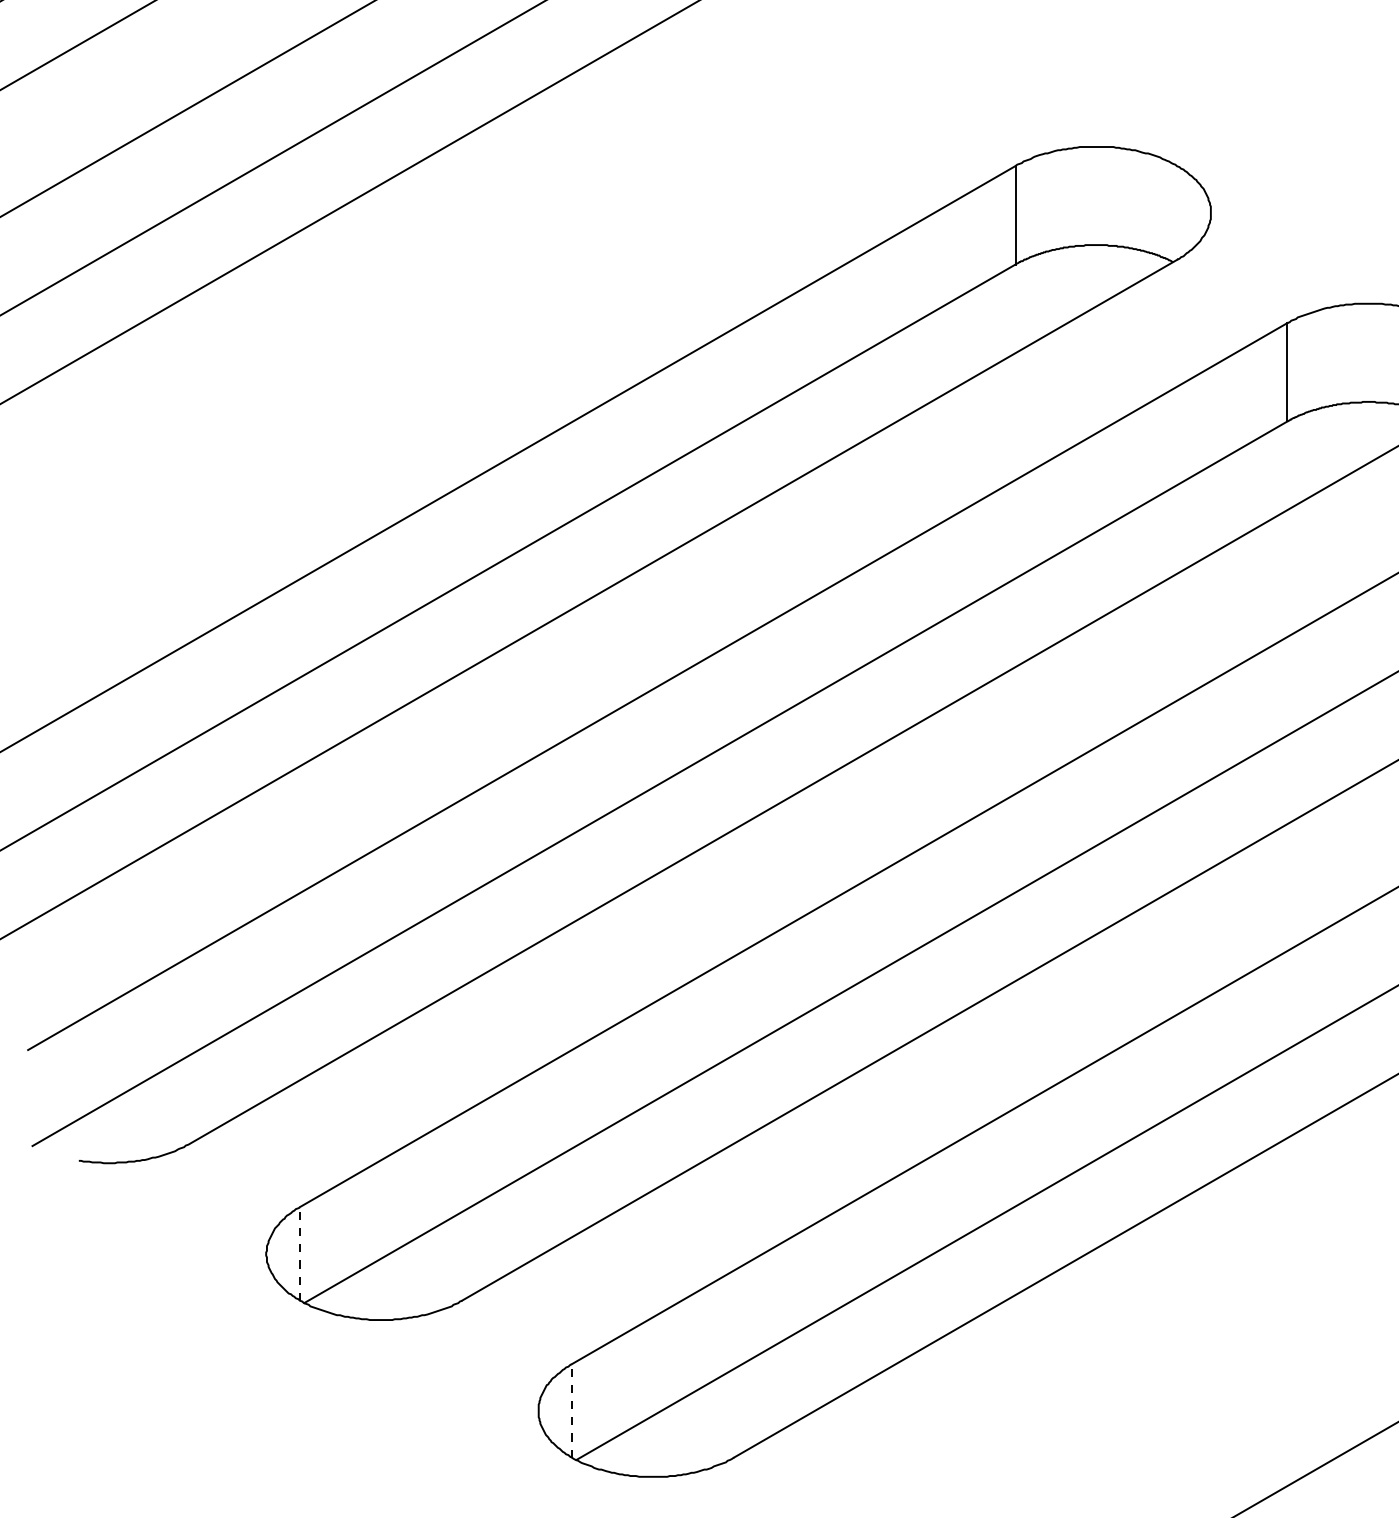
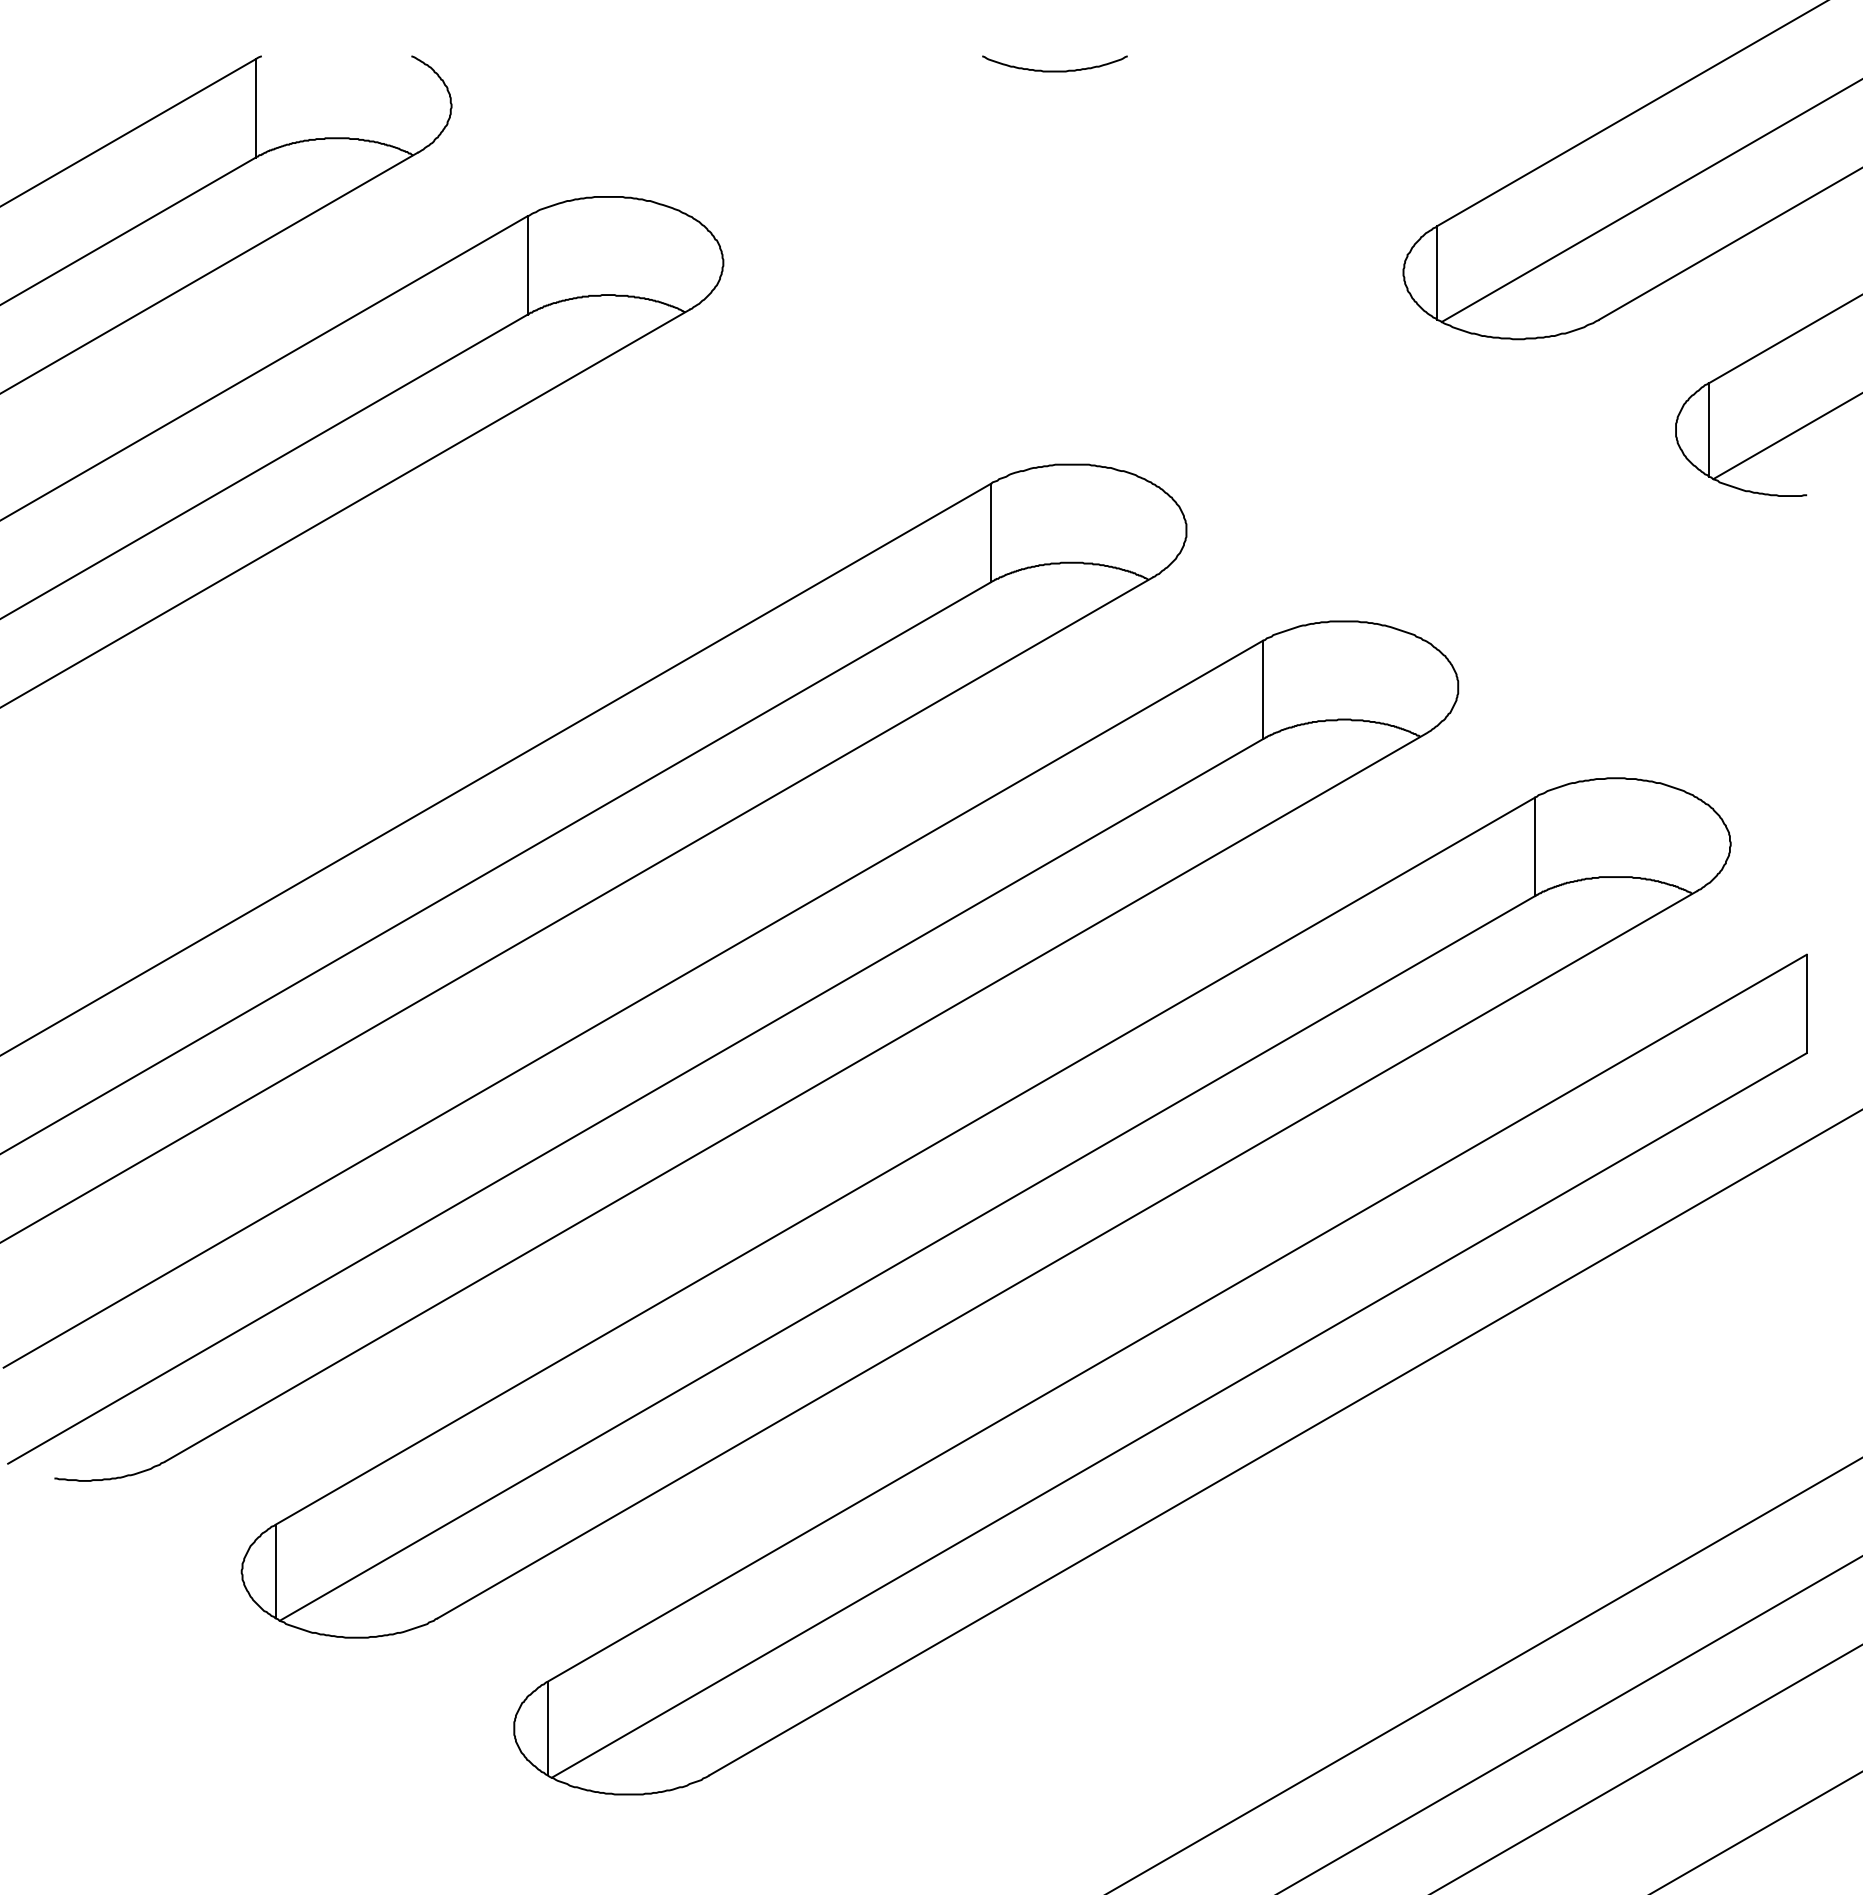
line: (299, 1253) -> (275, 1571), dashed -> solid
line: (571, 1410) -> (547, 1728), dashed -> solid

